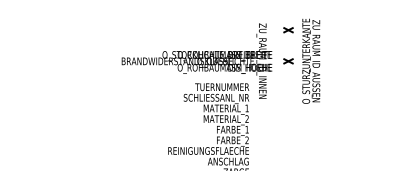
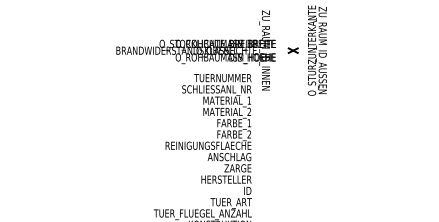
part: (287, 30) -> (292, 17), removed

